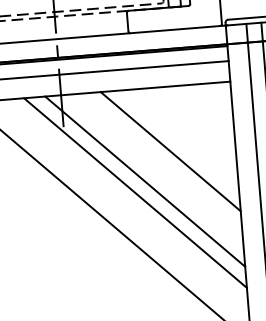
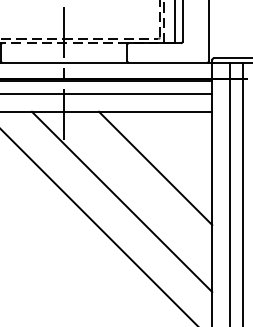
line: (145, 181) -> (131, 192), removed

